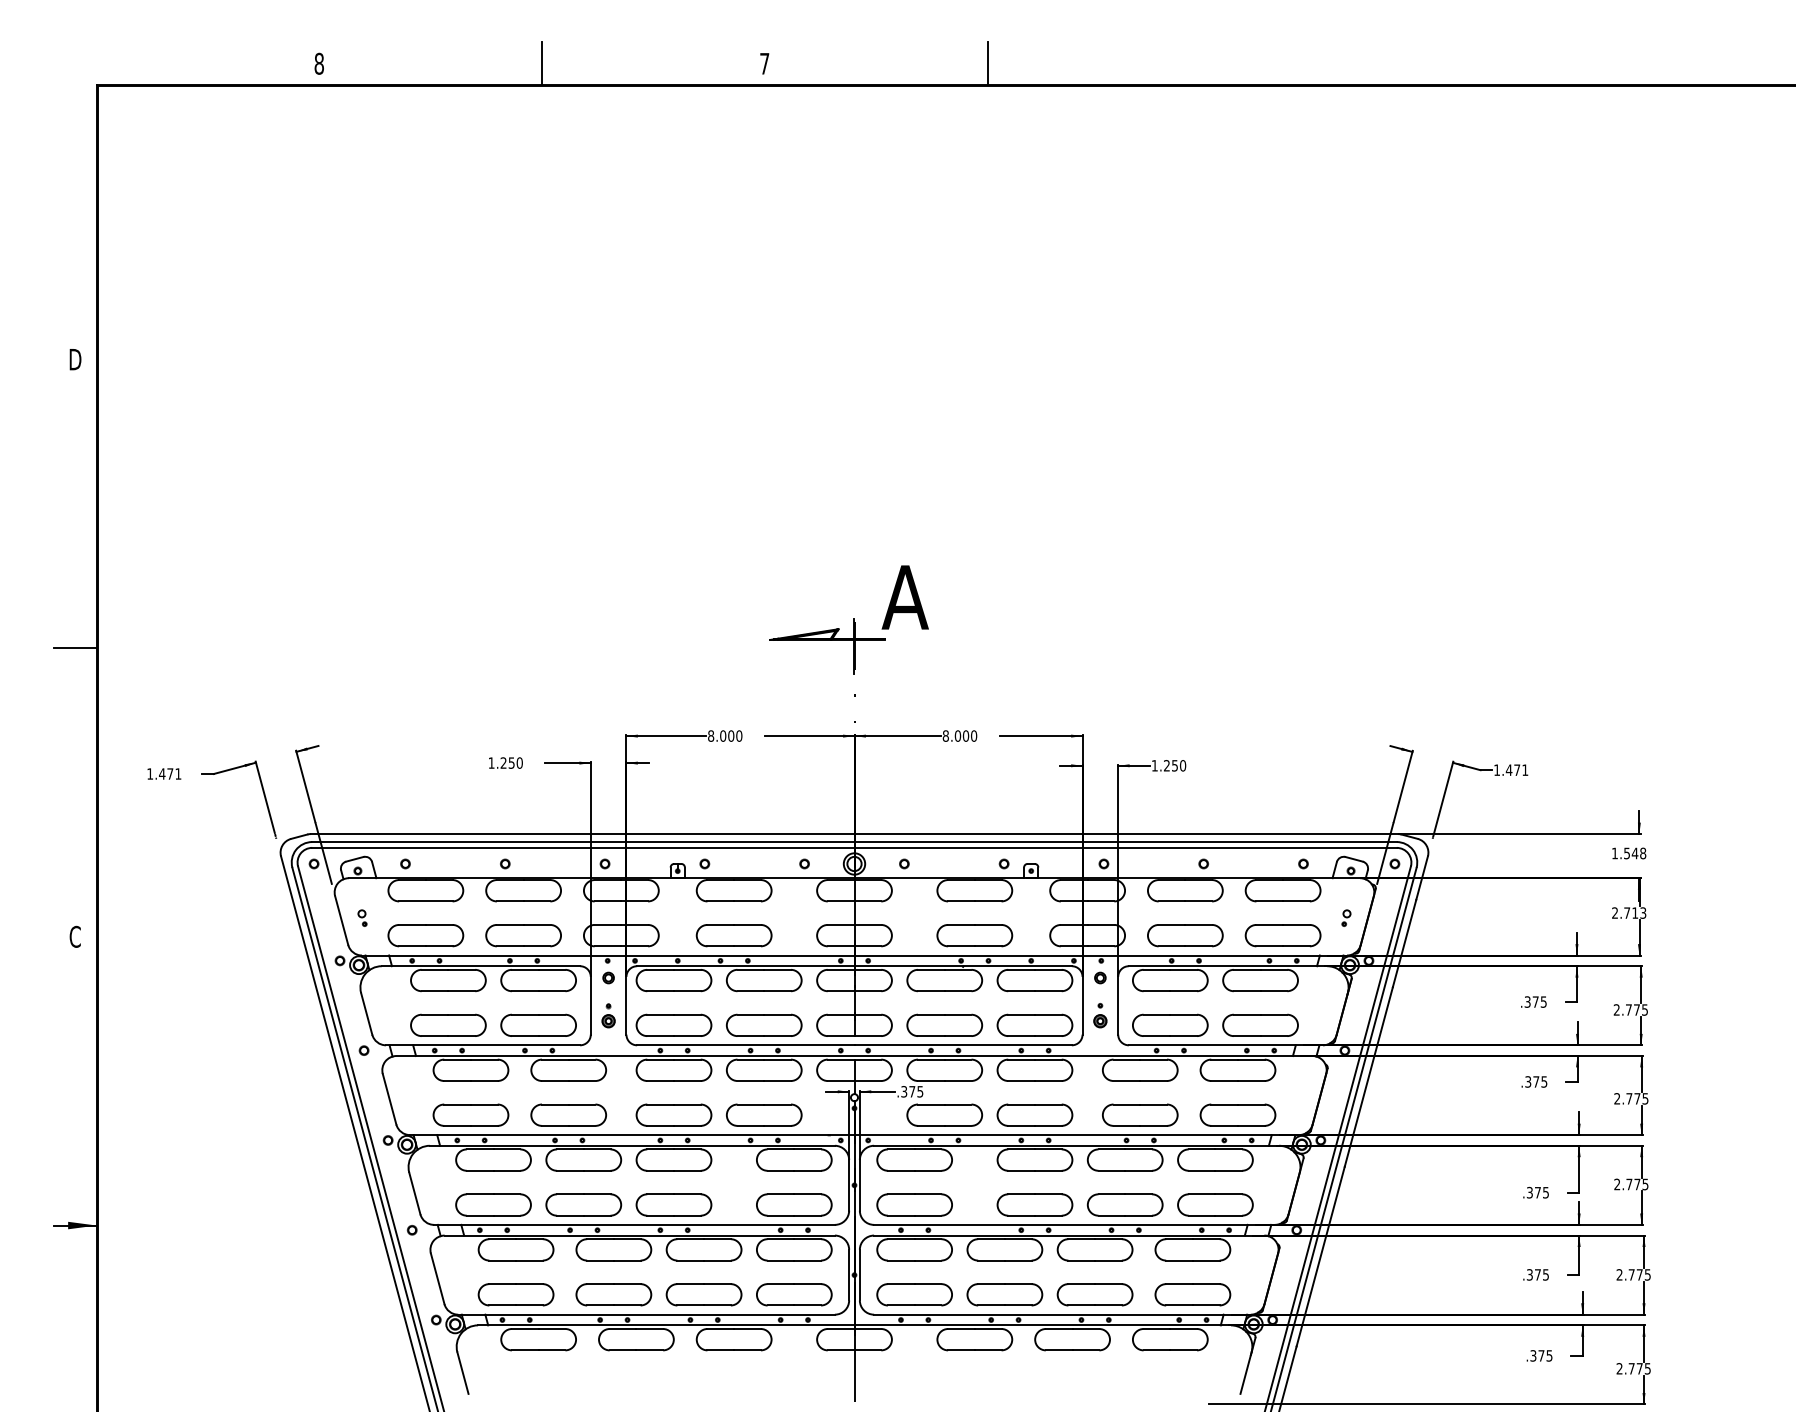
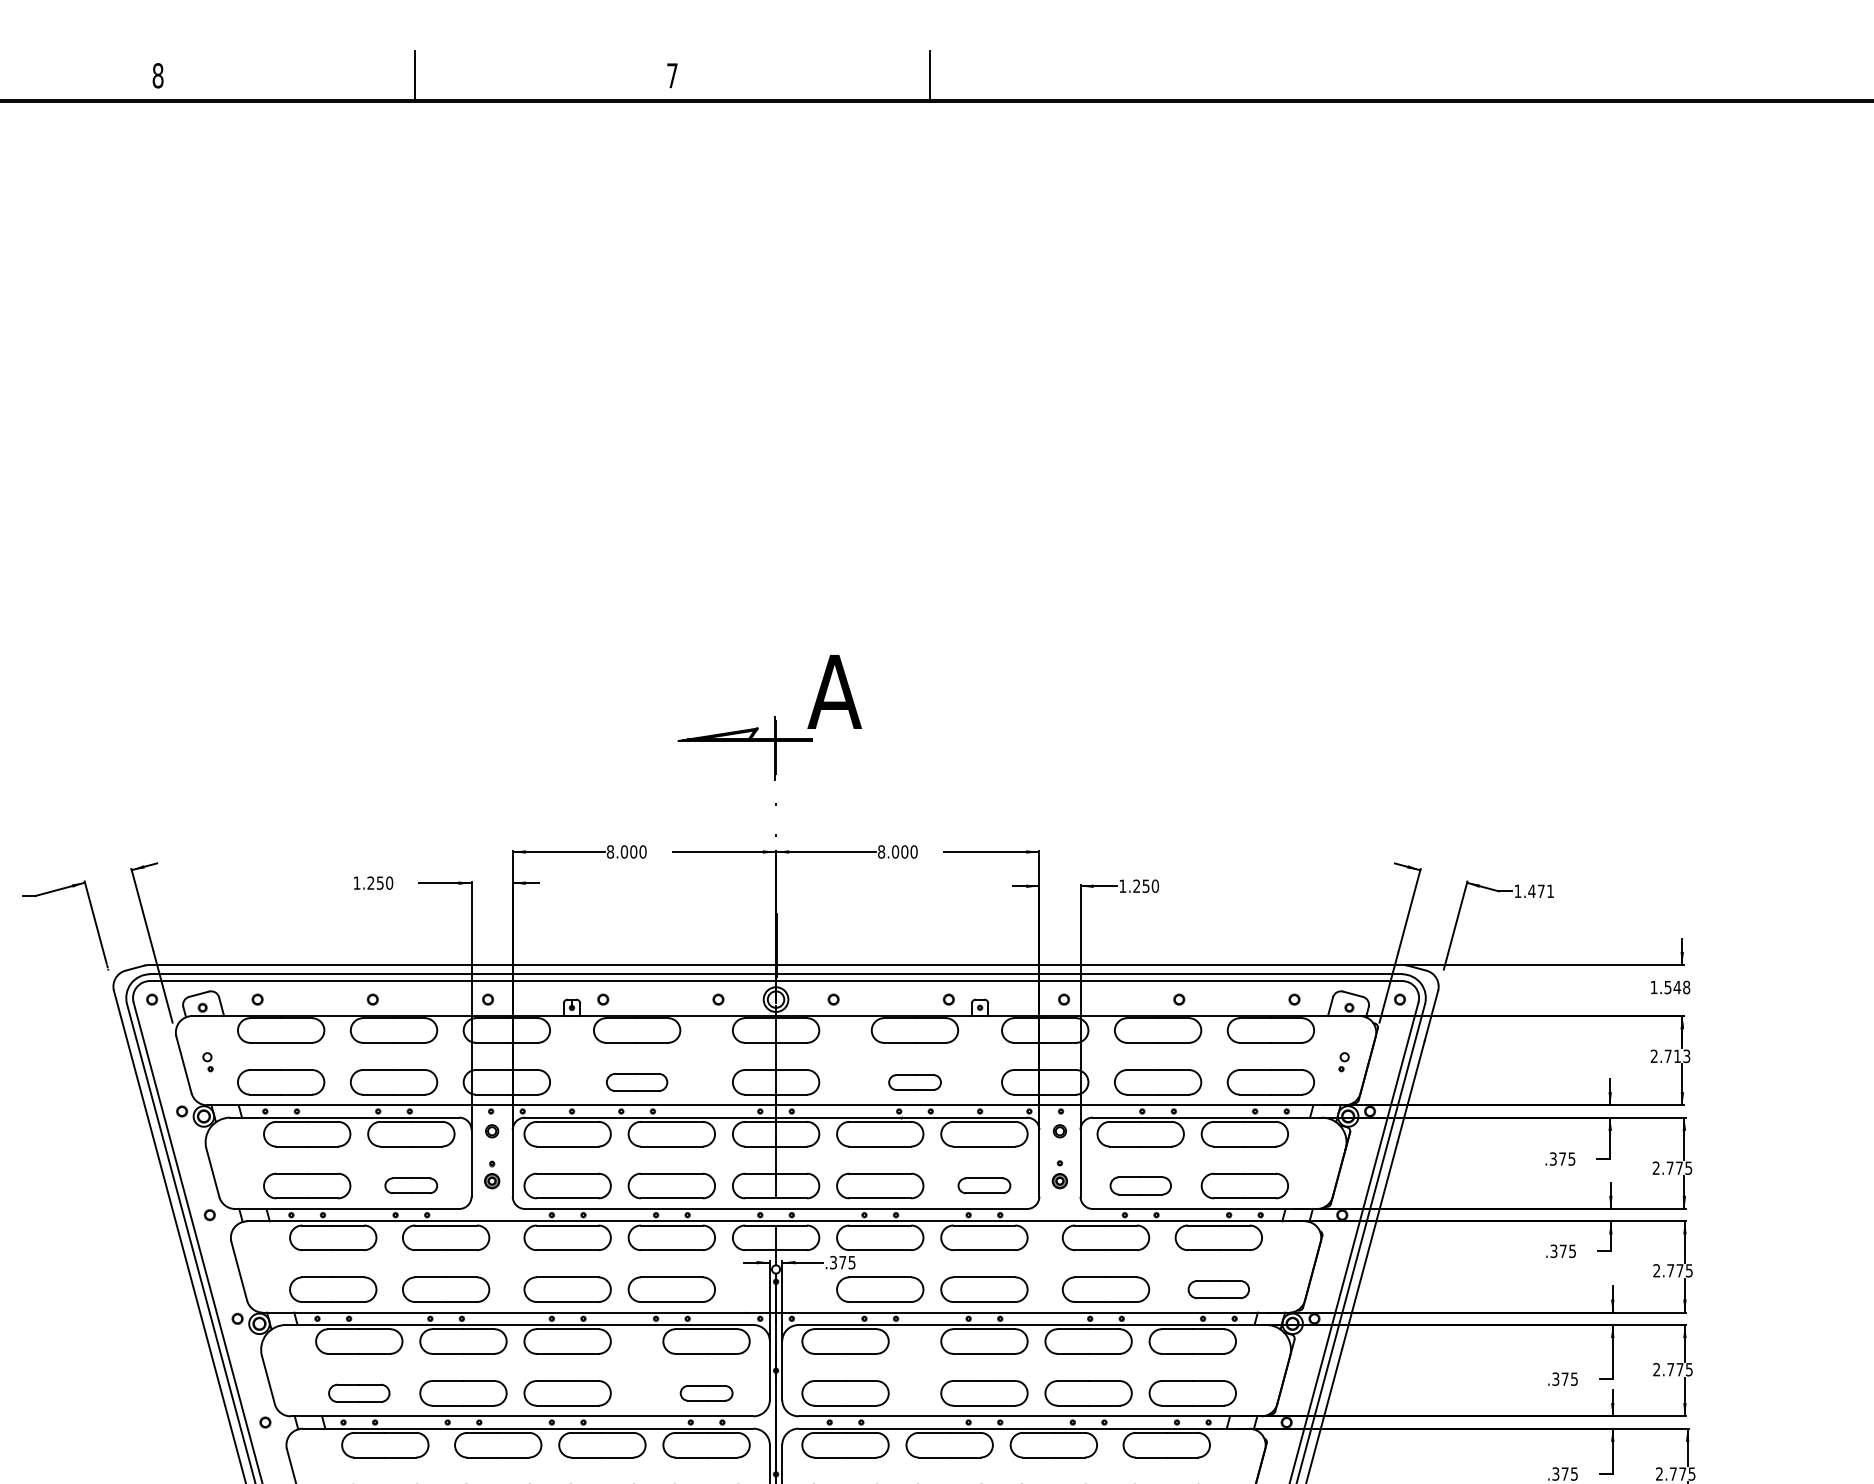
part: (733, 935) -> (636, 1082), size x0.7
part: (974, 935) -> (914, 1082), size x0.6
part: (538, 1024) -> (411, 1184), size x0.6
part: (1034, 1024) -> (983, 1184), size x0.6
part: (1170, 1024) -> (1140, 1184), size x0.7
part: (1237, 1114) -> (1218, 1288), size x0.7
part: (493, 1204) -> (359, 1392), size x0.7
part: (794, 1204) -> (706, 1392), size x0.6

